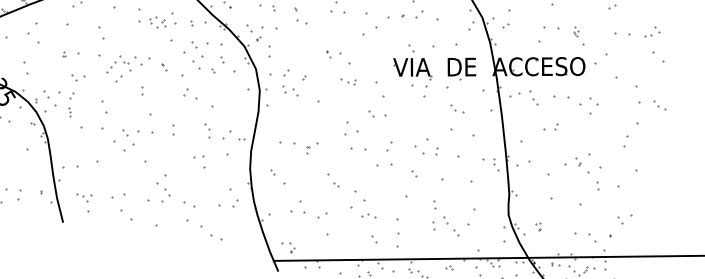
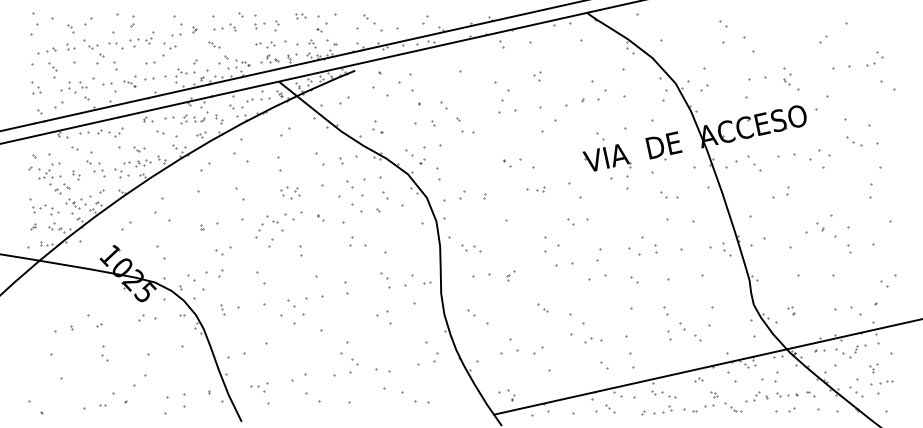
part: (158, 22) -> (290, 192), moved
part: (576, 31) -> (787, 76), size x1.67
part: (290, 90) -> (471, 248), moved
part: (659, 105) -> (854, 141), moved
part: (69, 112) -> (222, 309), moved
part: (311, 148) -> (510, 275), size x0.62
part: (332, 180) -> (542, 307), size x0.62

